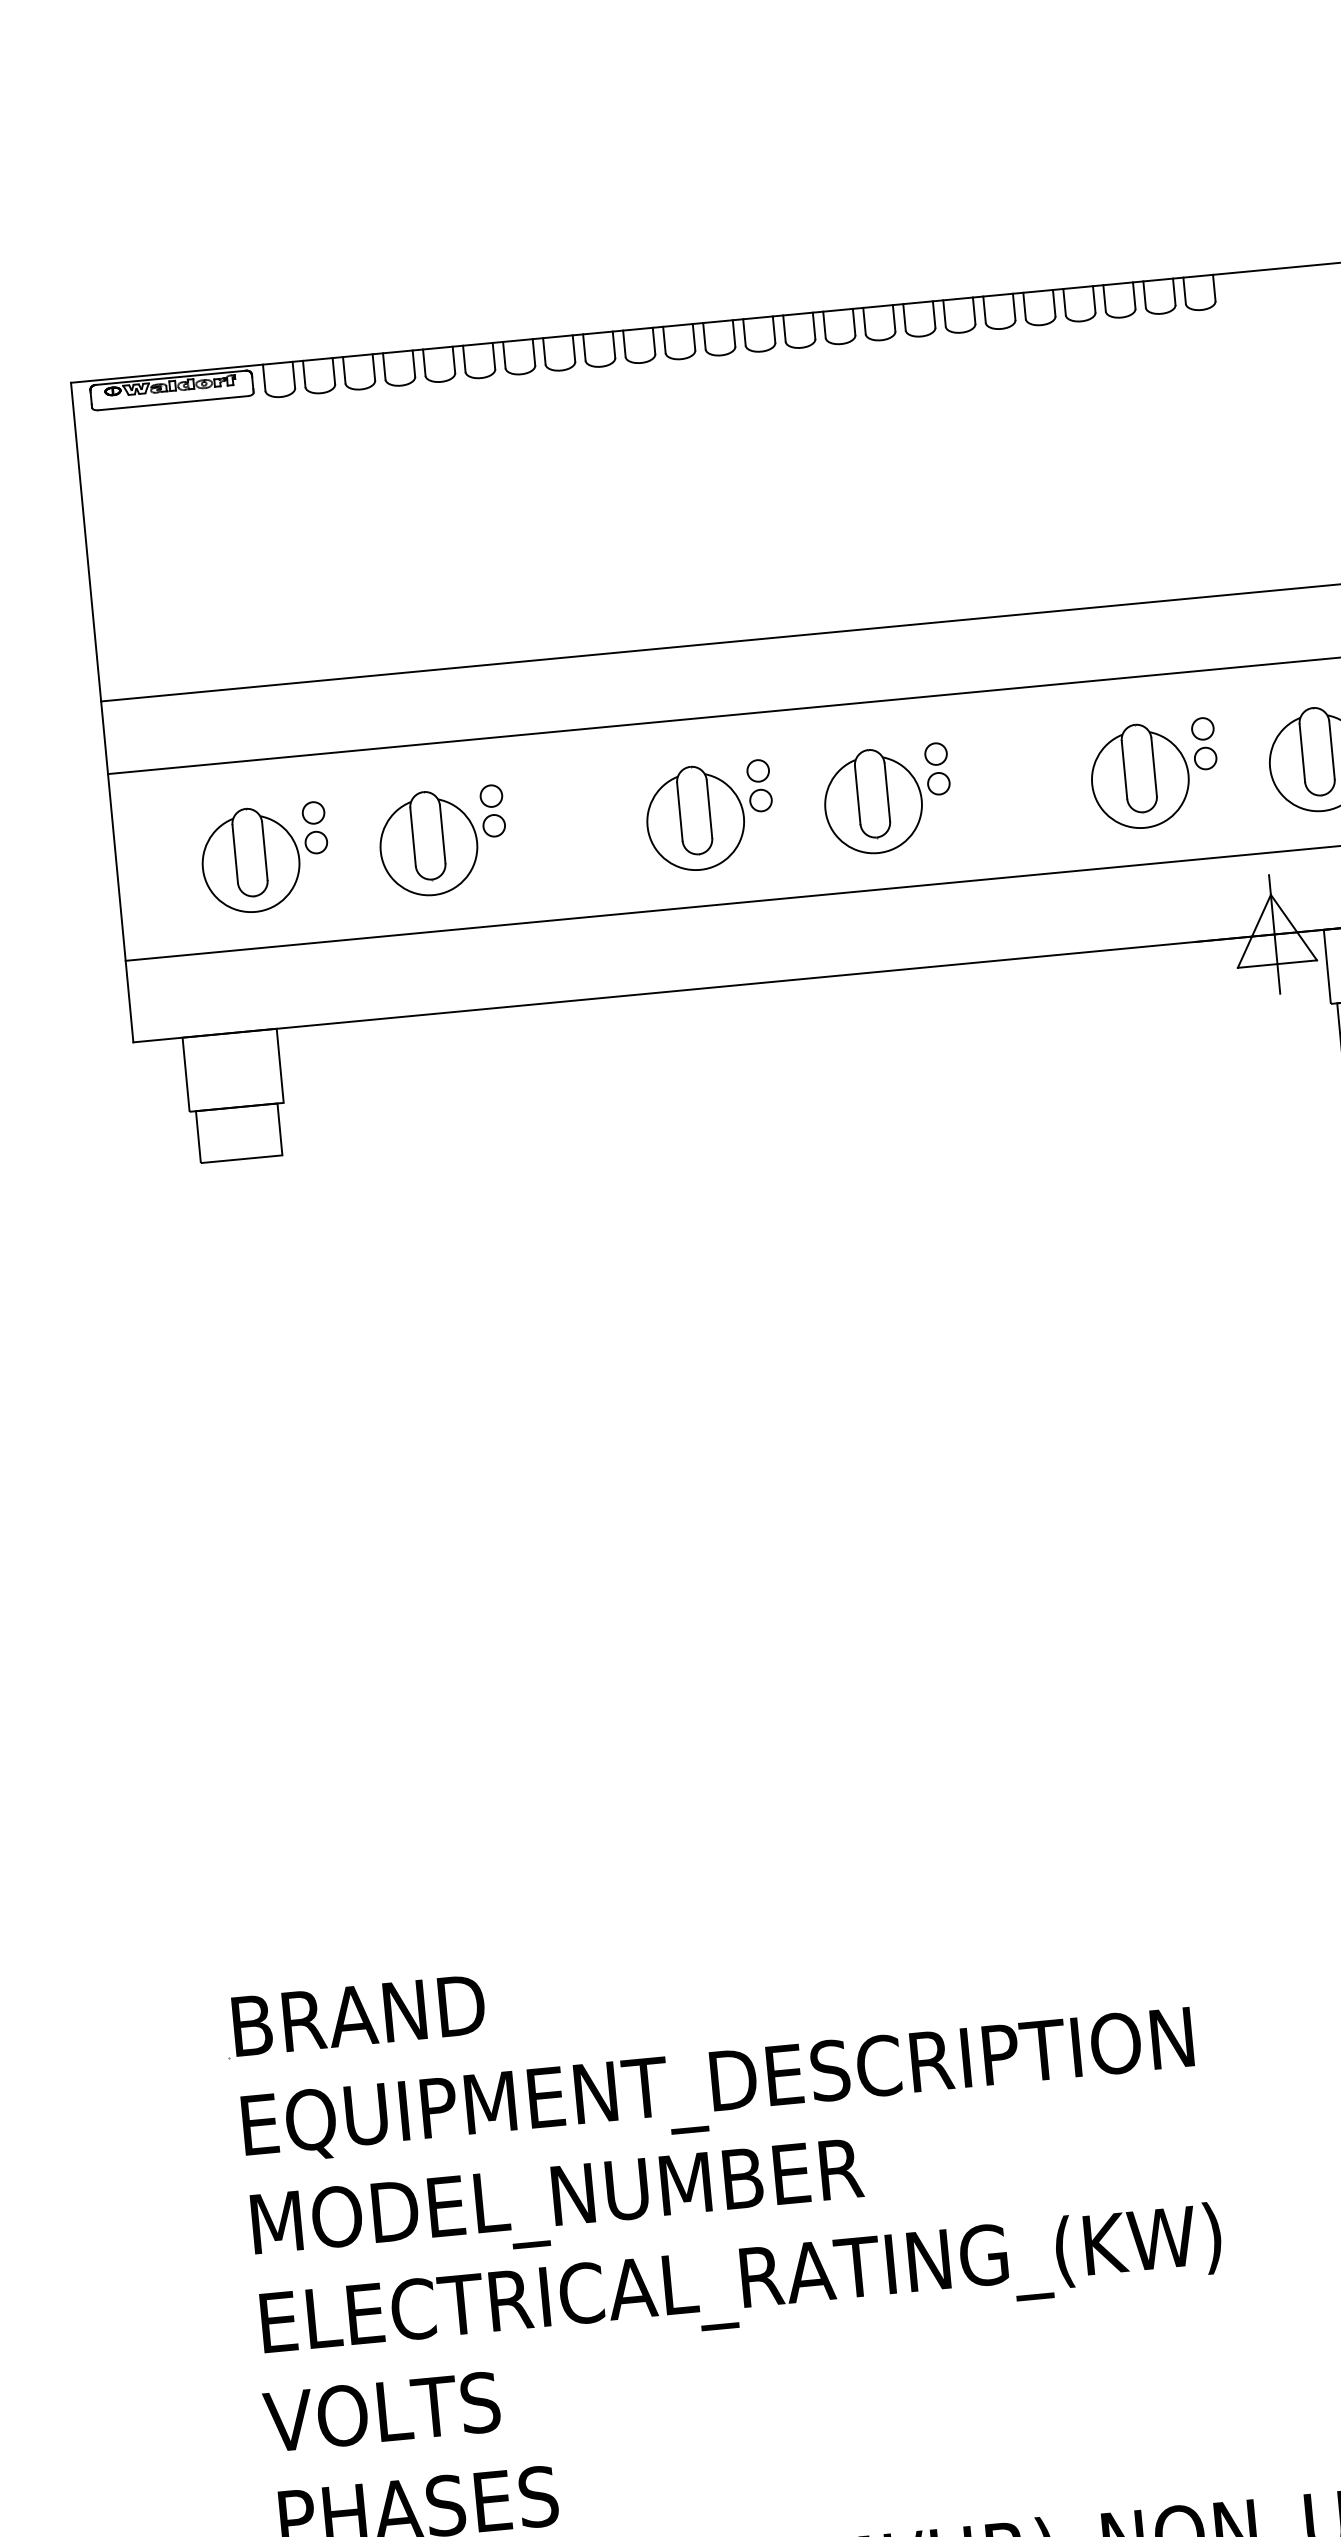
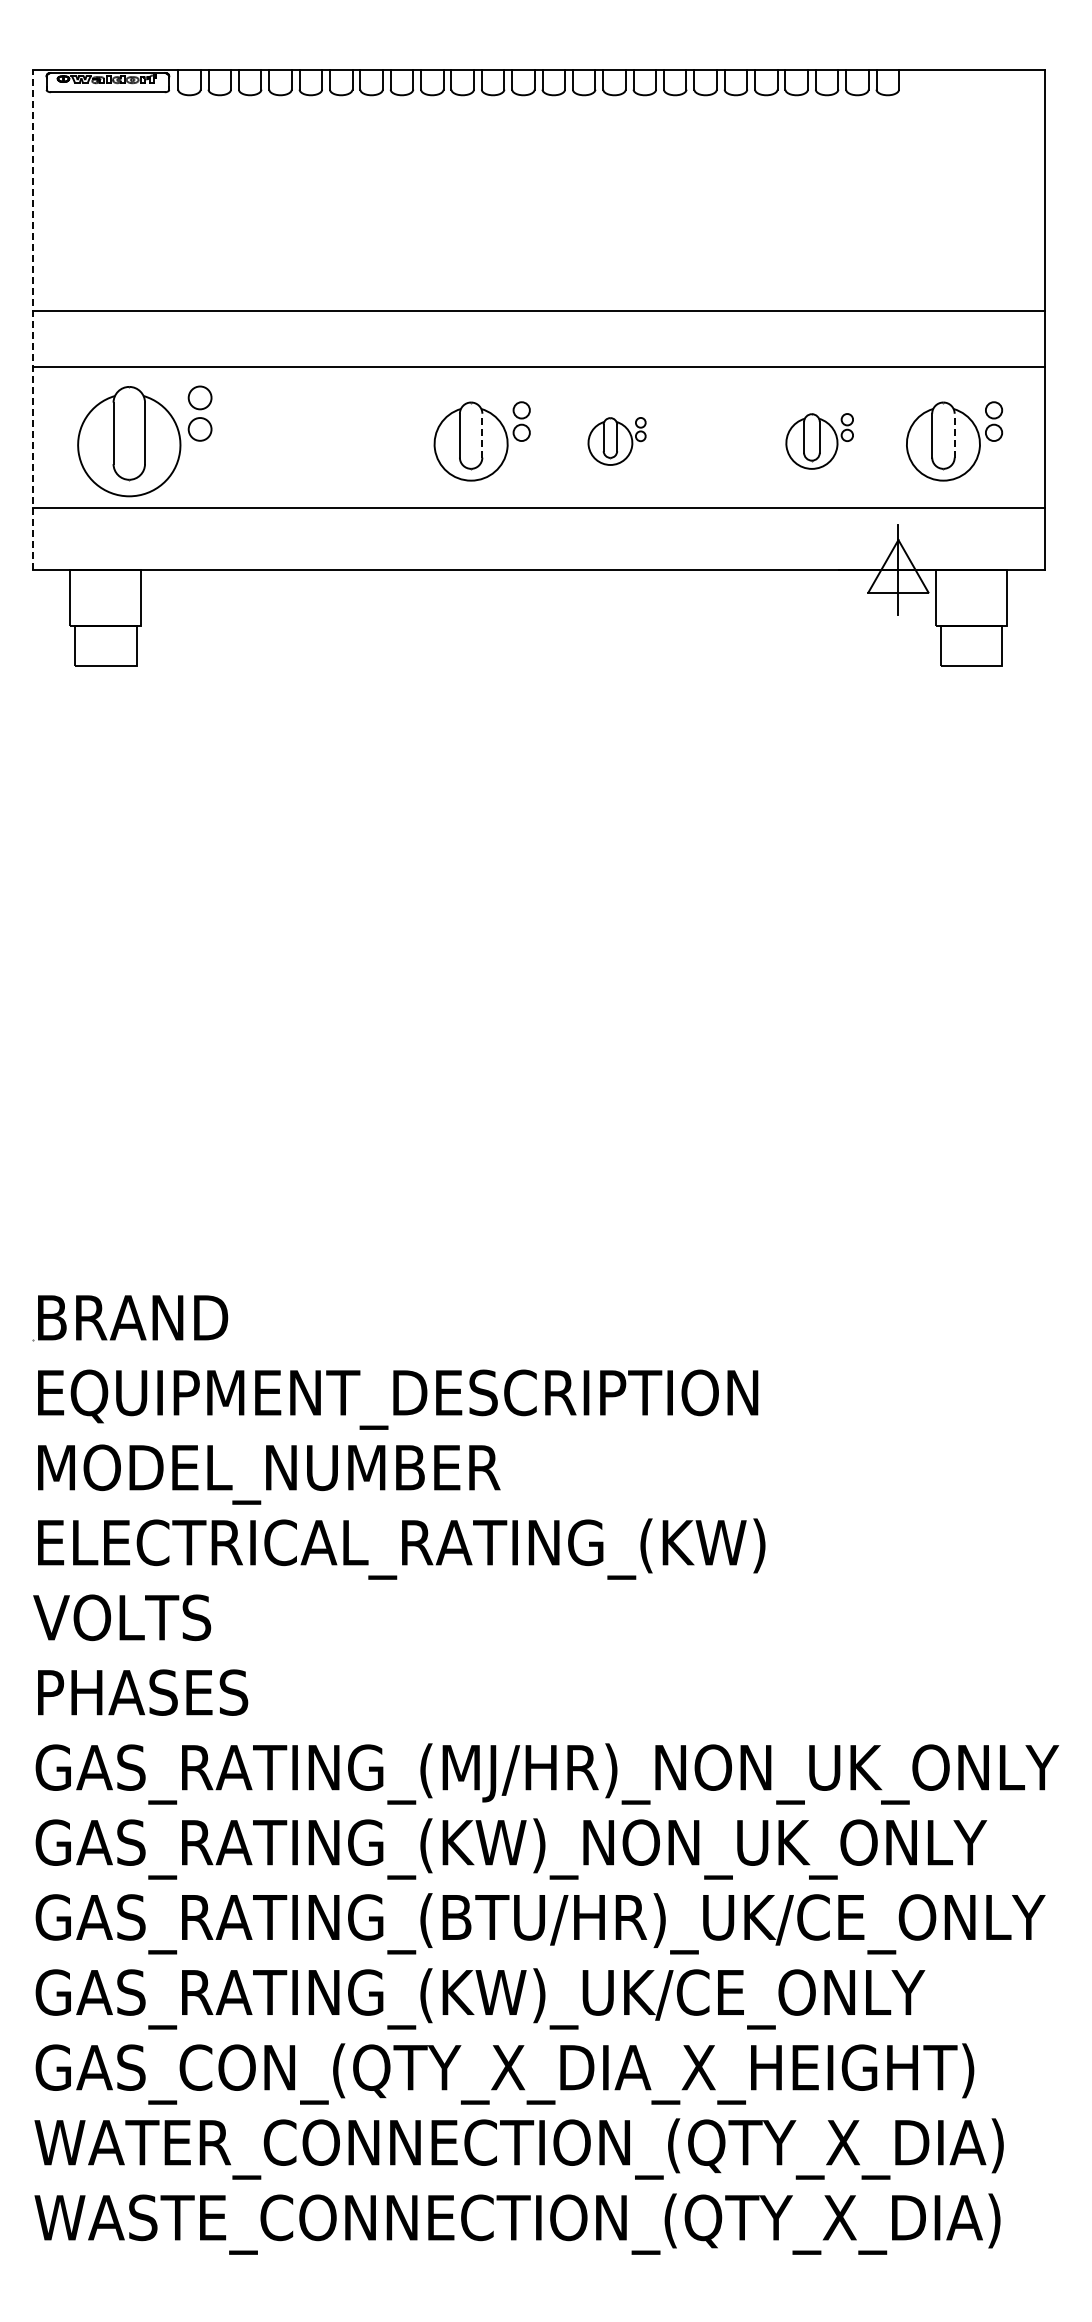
line: (102, 712) -> (32, 319), solid -> dashed
line: (1331, 750) -> (954, 435), solid -> dashed
part: (1154, 774) -> (819, 441), size x0.7
part: (887, 800) -> (616, 441), size x0.6
line: (709, 808) -> (482, 435), solid -> dashed
part: (442, 842) -> (279, 441), removed
part: (264, 858) -> (144, 441), size x1.4

